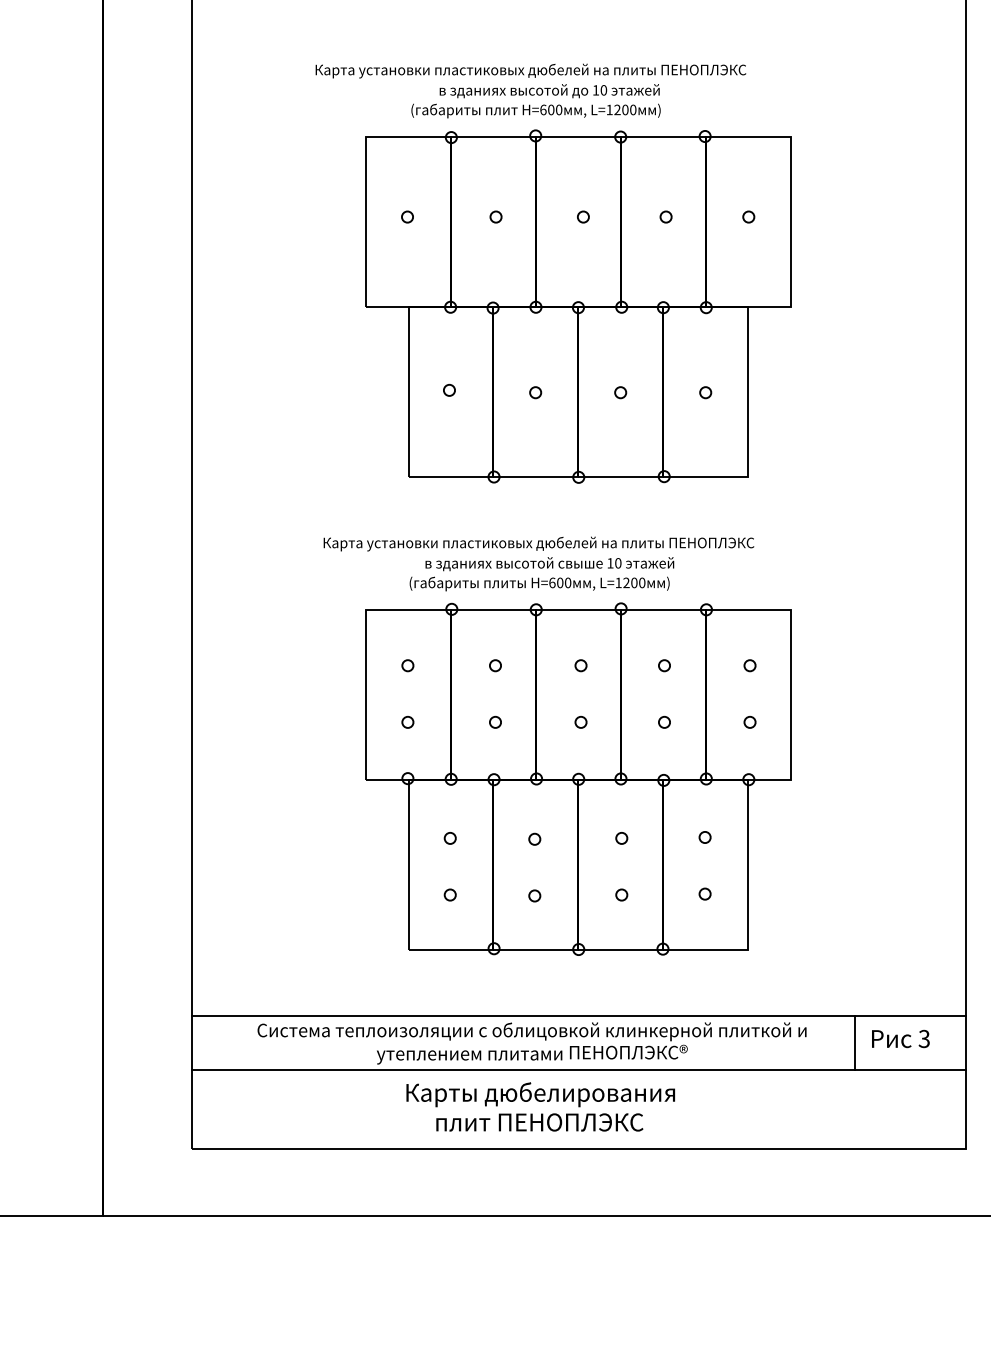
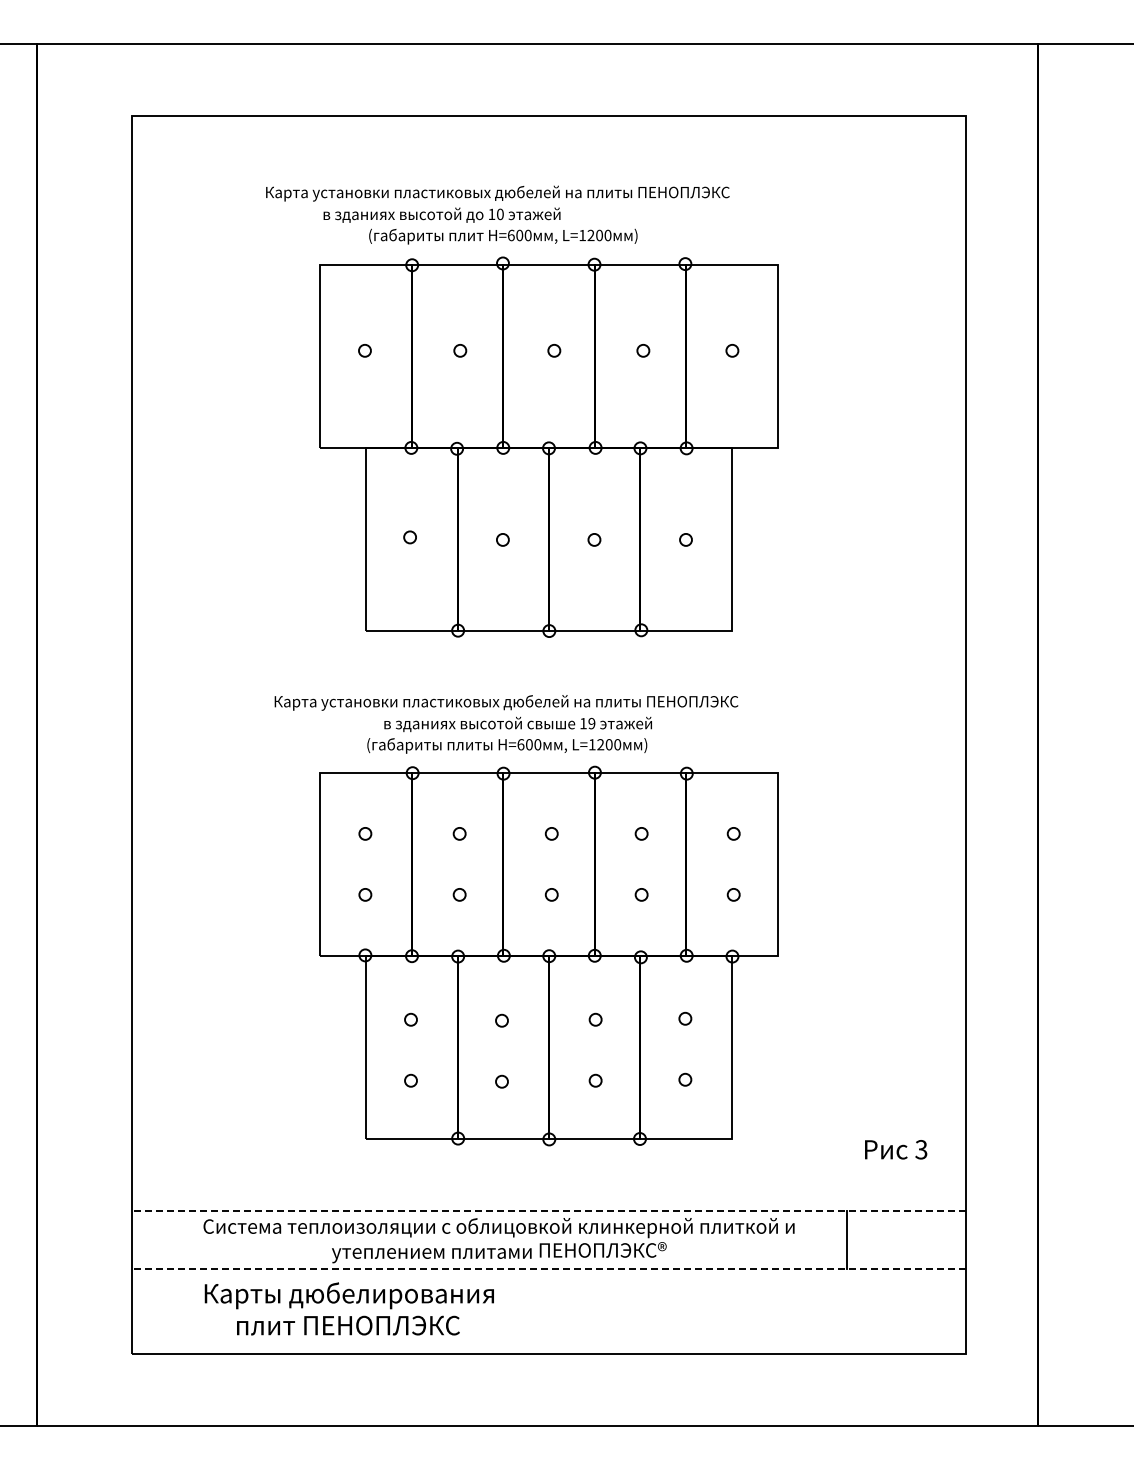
text: (549, 90) -> (441, 214), moved
text: (617, 563) -> (591, 723), 10 -> 19
line: (578, 1016) -> (549, 1211), solid -> dashed
text: (901, 1038) -> (896, 1149), moved
line: (578, 1069) -> (549, 1268), solid -> dashed
text: (539, 1106) -> (348, 1308), moved

